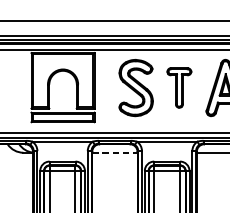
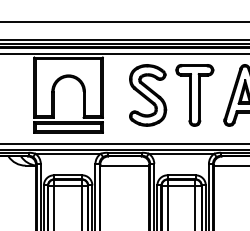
part: (179, 88) -> (194, 95), size x1.43
line: (114, 152) -> (124, 165), dashed -> solid

